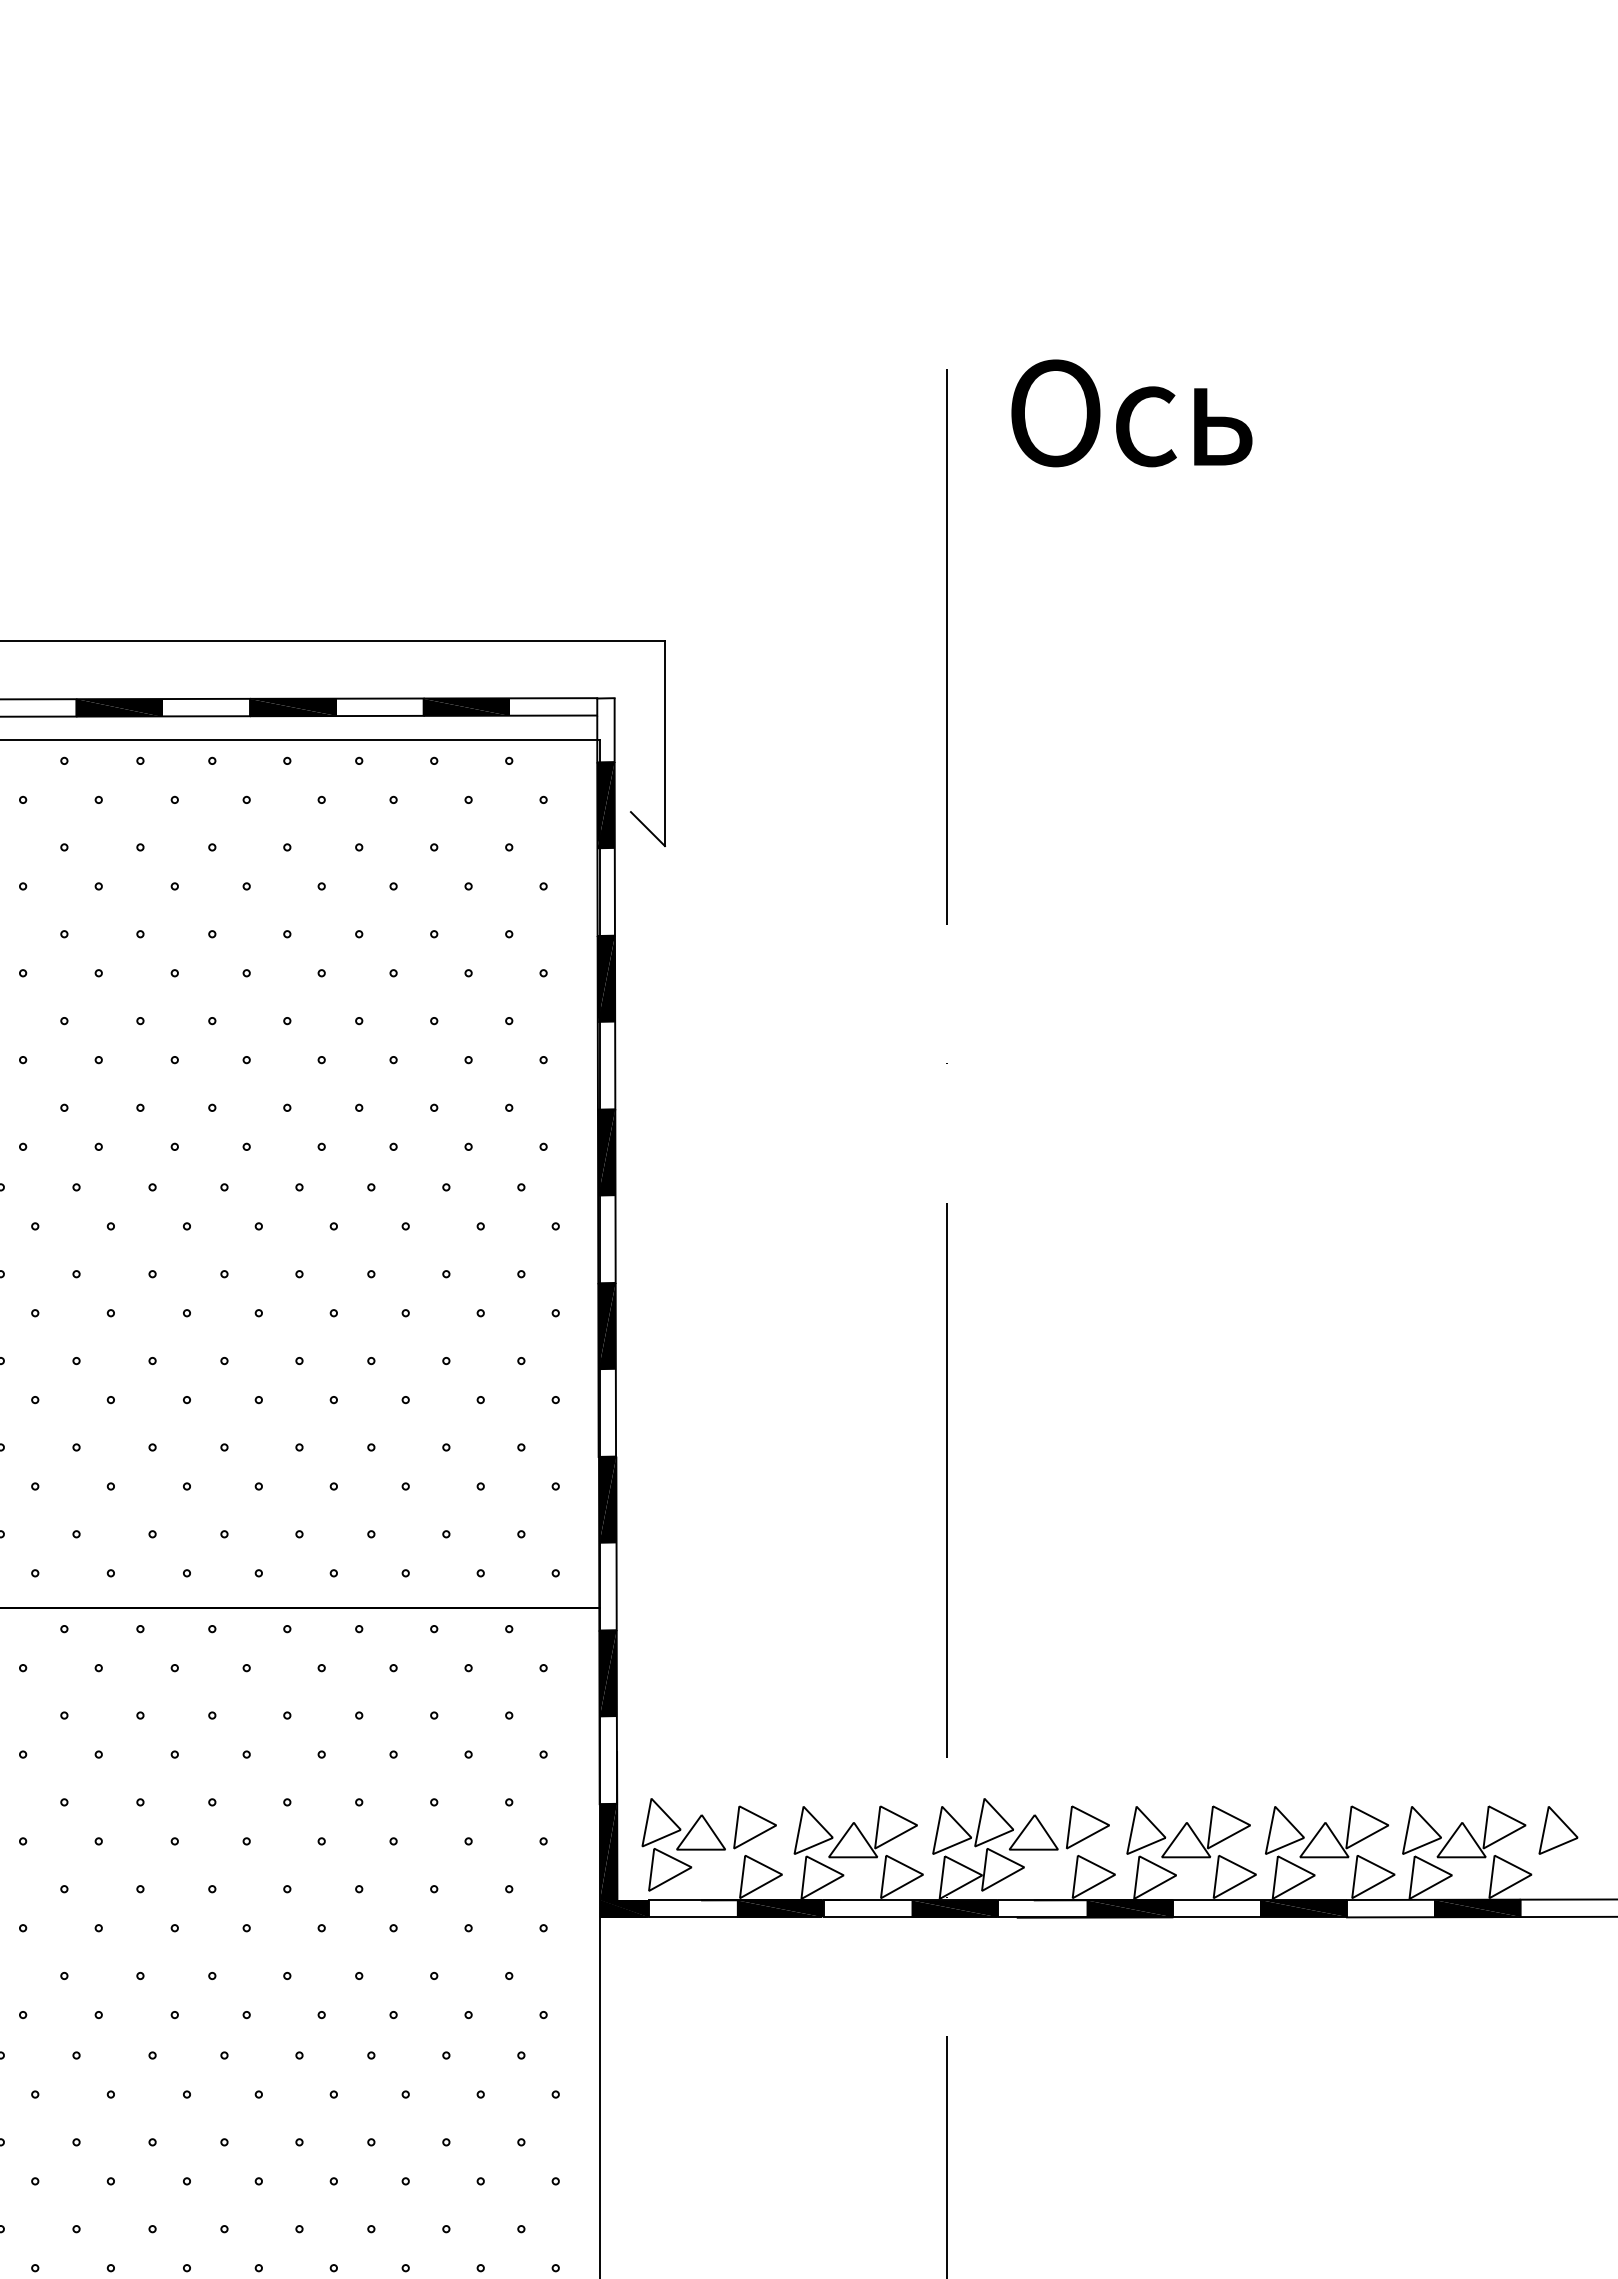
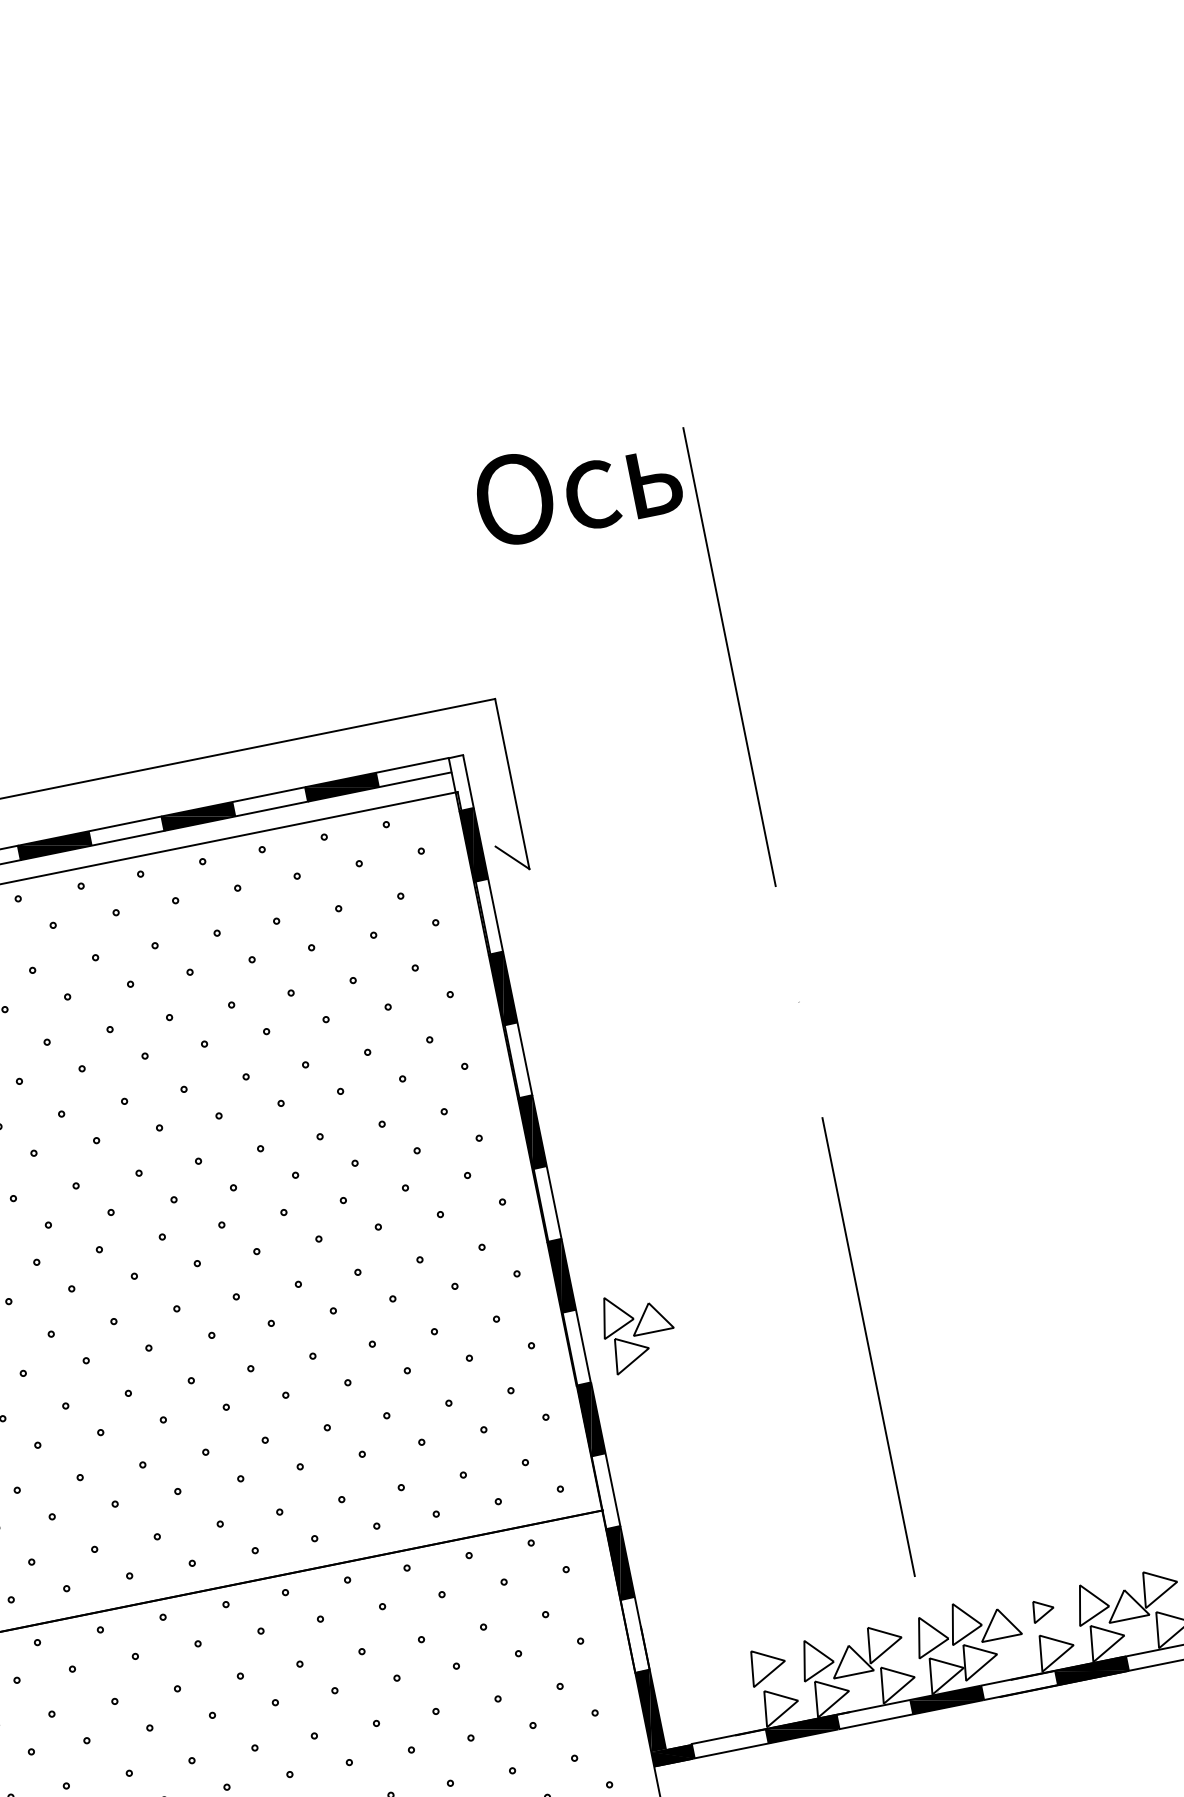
text: (1131, 413) -> (577, 486), moved
part: (1087, 1827) -> (1042, 1610), size x0.6
part: (683, 1844) -> (638, 1330), moved

